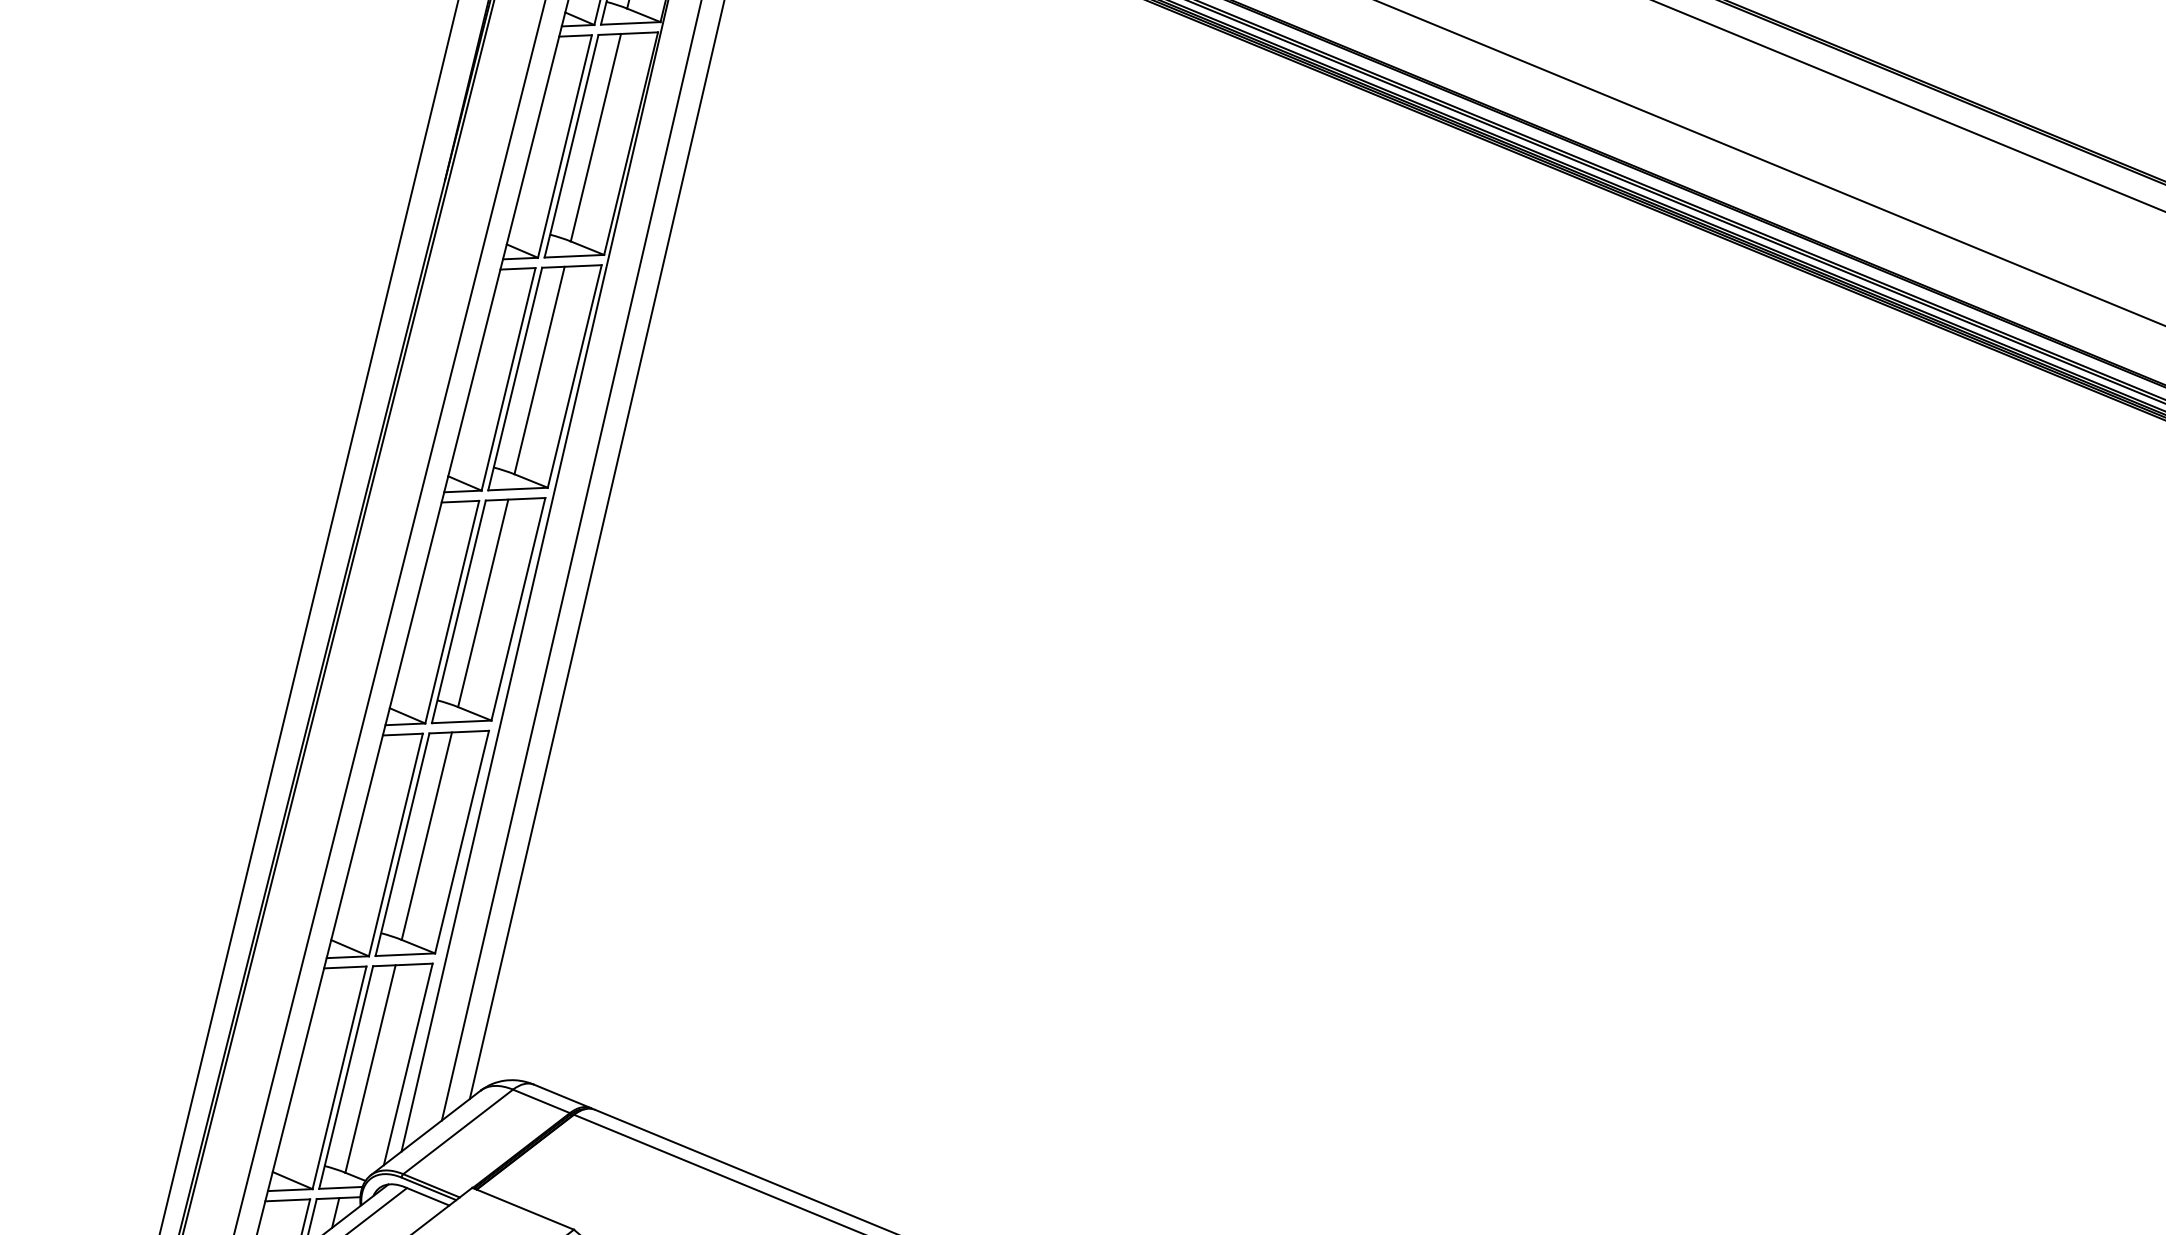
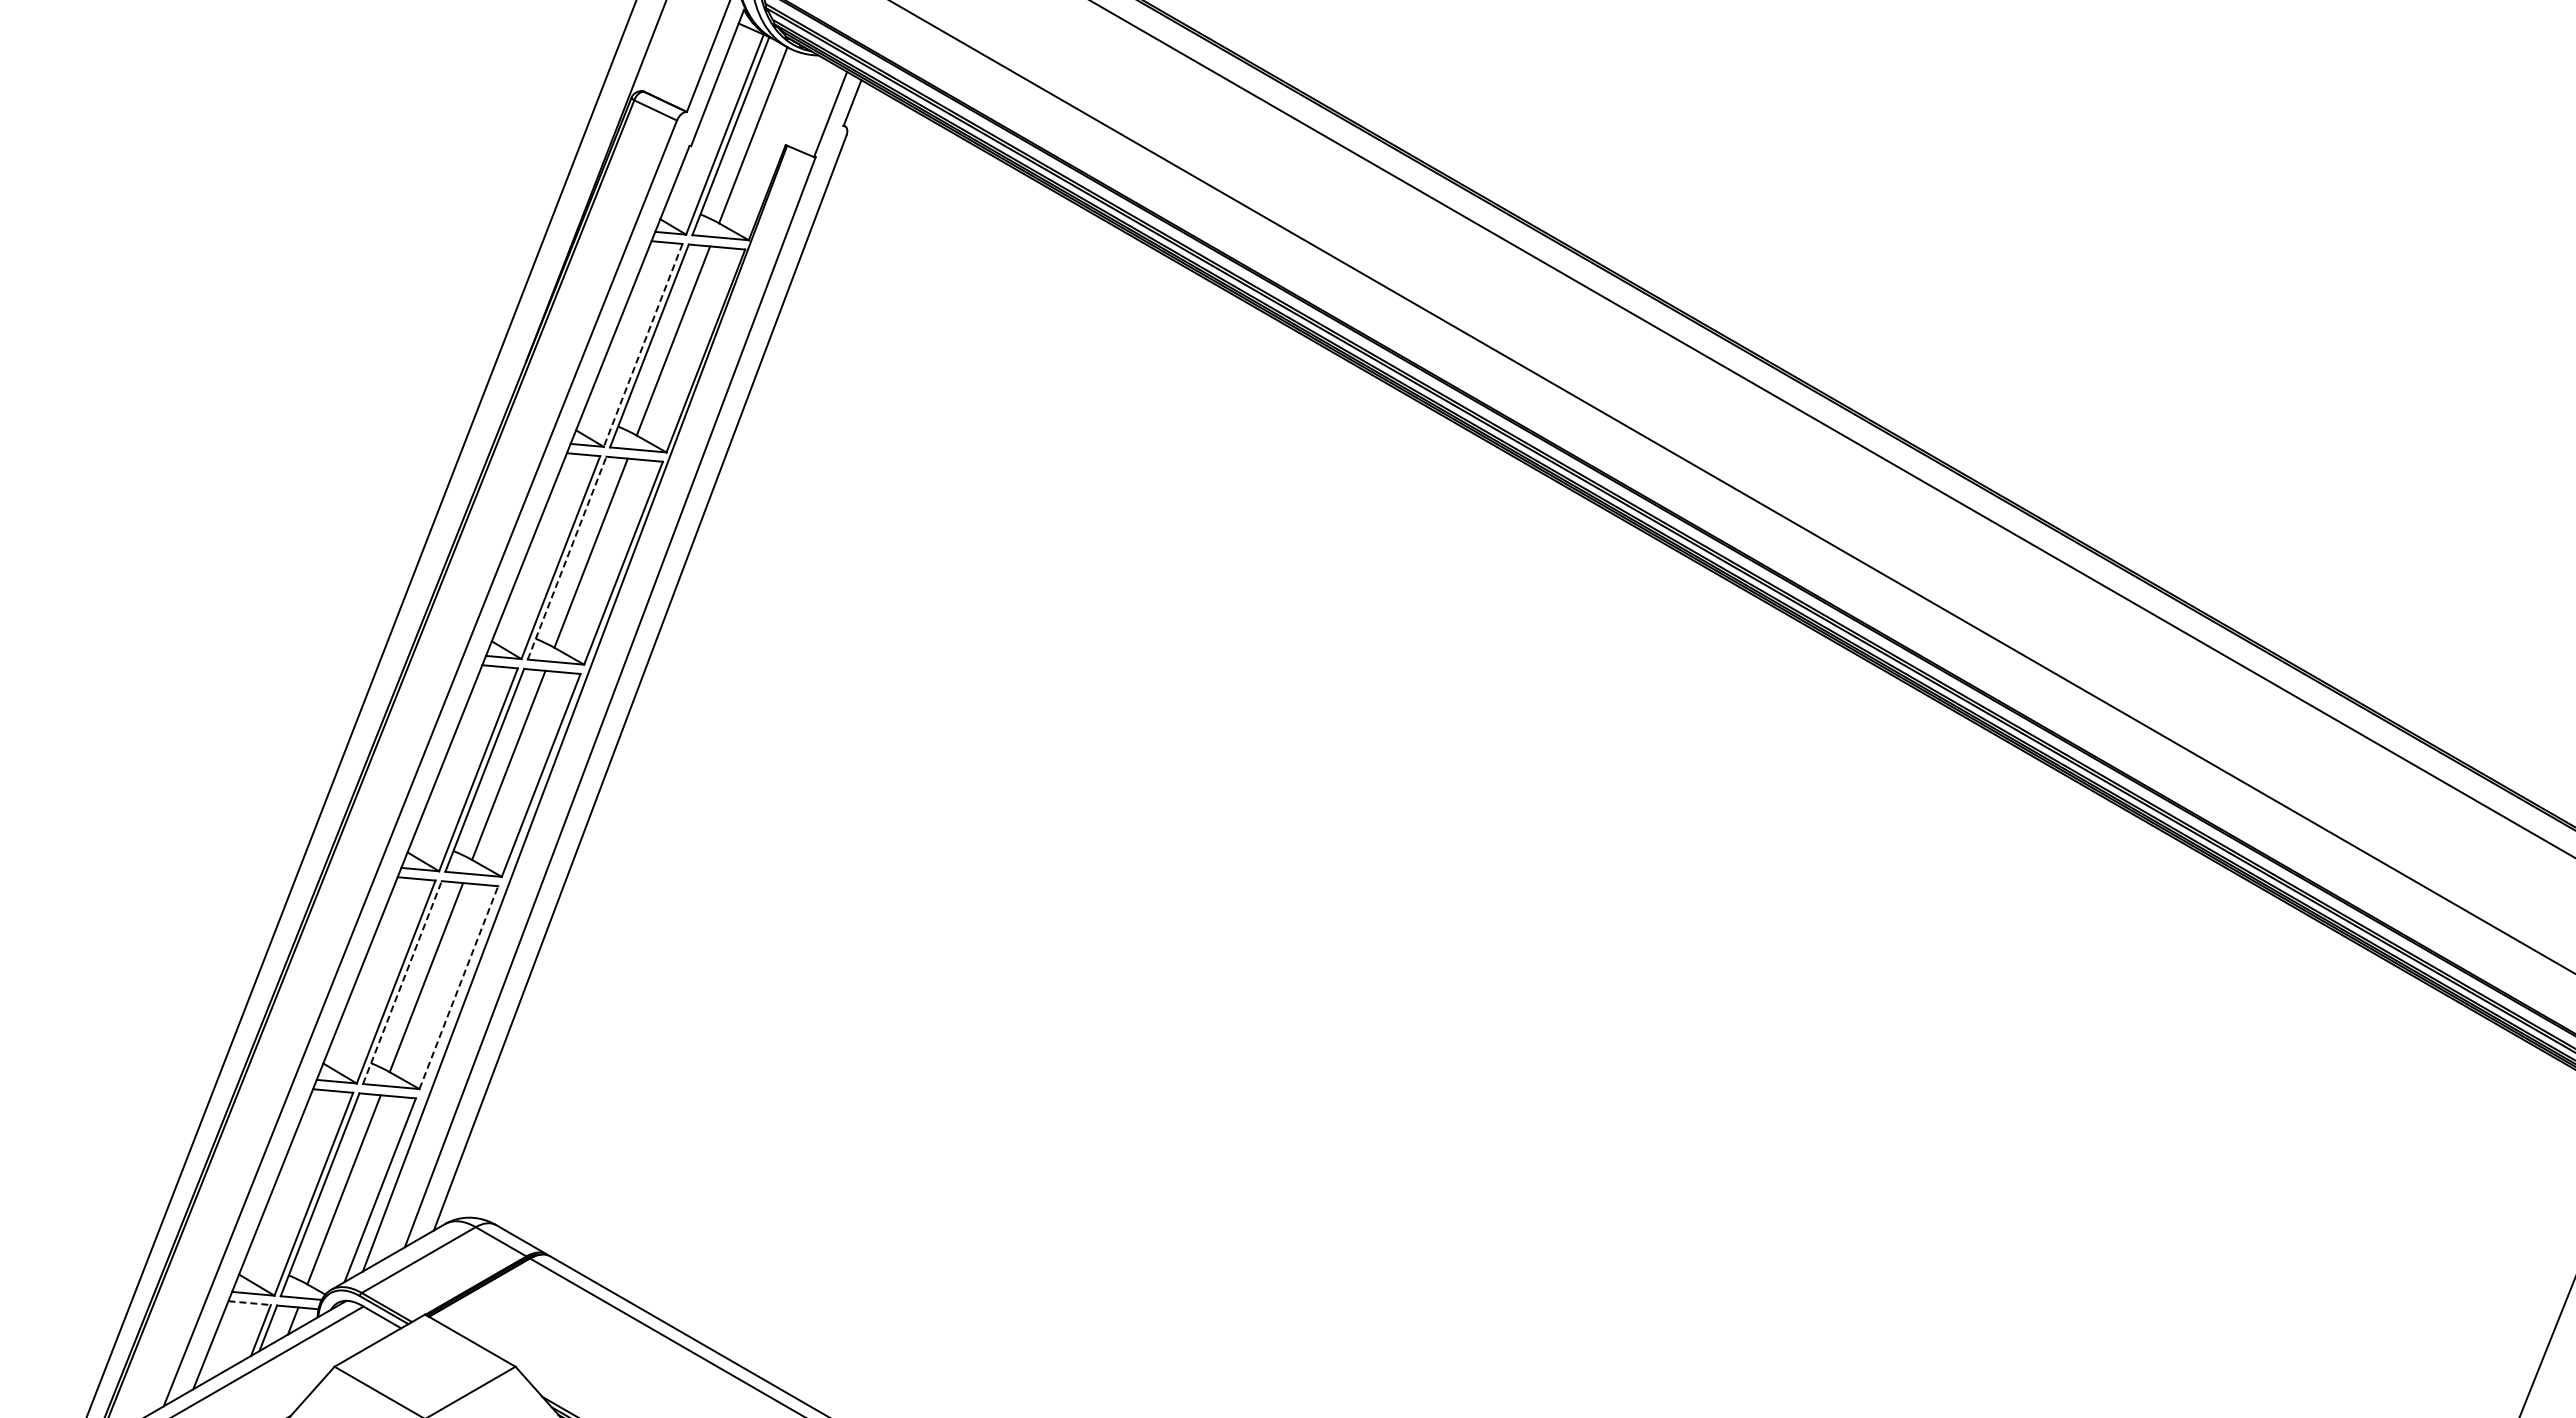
line: (565, 146) -> (643, 345), solid -> dashed
line: (515, 379) -> (567, 558), solid -> dashed
line: (461, 842) -> (458, 987), solid -> dashed
line: (402, 844) -> (402, 982), solid -> dashed
line: (288, 1200) -> (250, 1303), solid -> dashed

